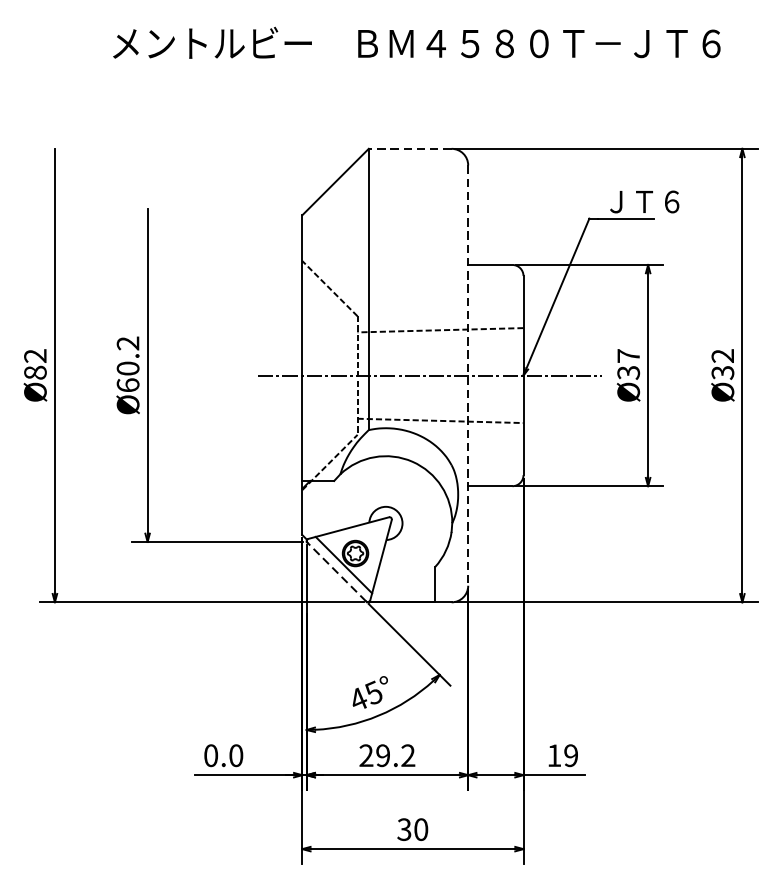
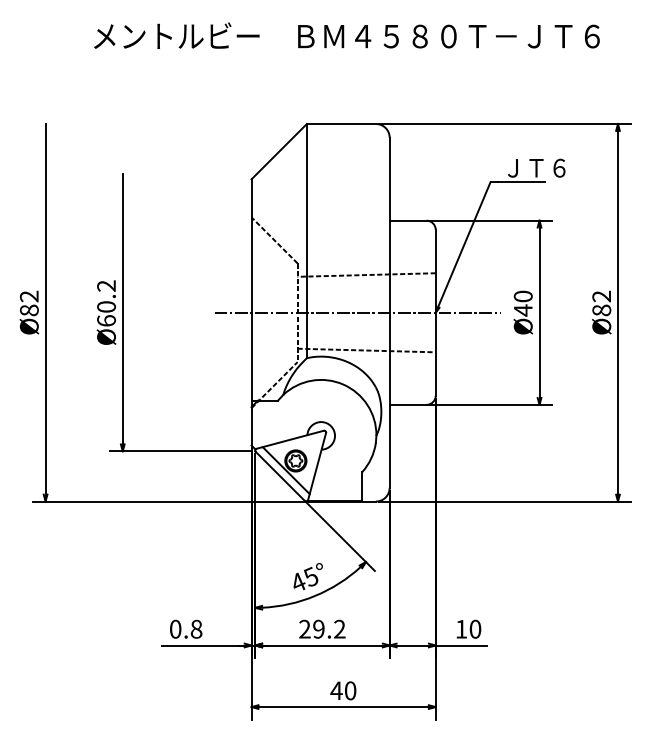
line: (409, 148) -> (340, 123), dashed -> solid
text: (627, 364) -> (522, 303), Ø37 -> Ø40
text: (722, 372) -> (601, 310), Ø32 -> Ø82
line: (467, 375) -> (389, 312), dashed -> solid
line: (337, 572) -> (280, 476), dashed -> solid
text: (236, 755) -> (196, 629), 0.0 -> 0.8
text: (571, 755) -> (475, 629), 19 -> 10
text: (404, 829) -> (336, 690), 30 -> 40

